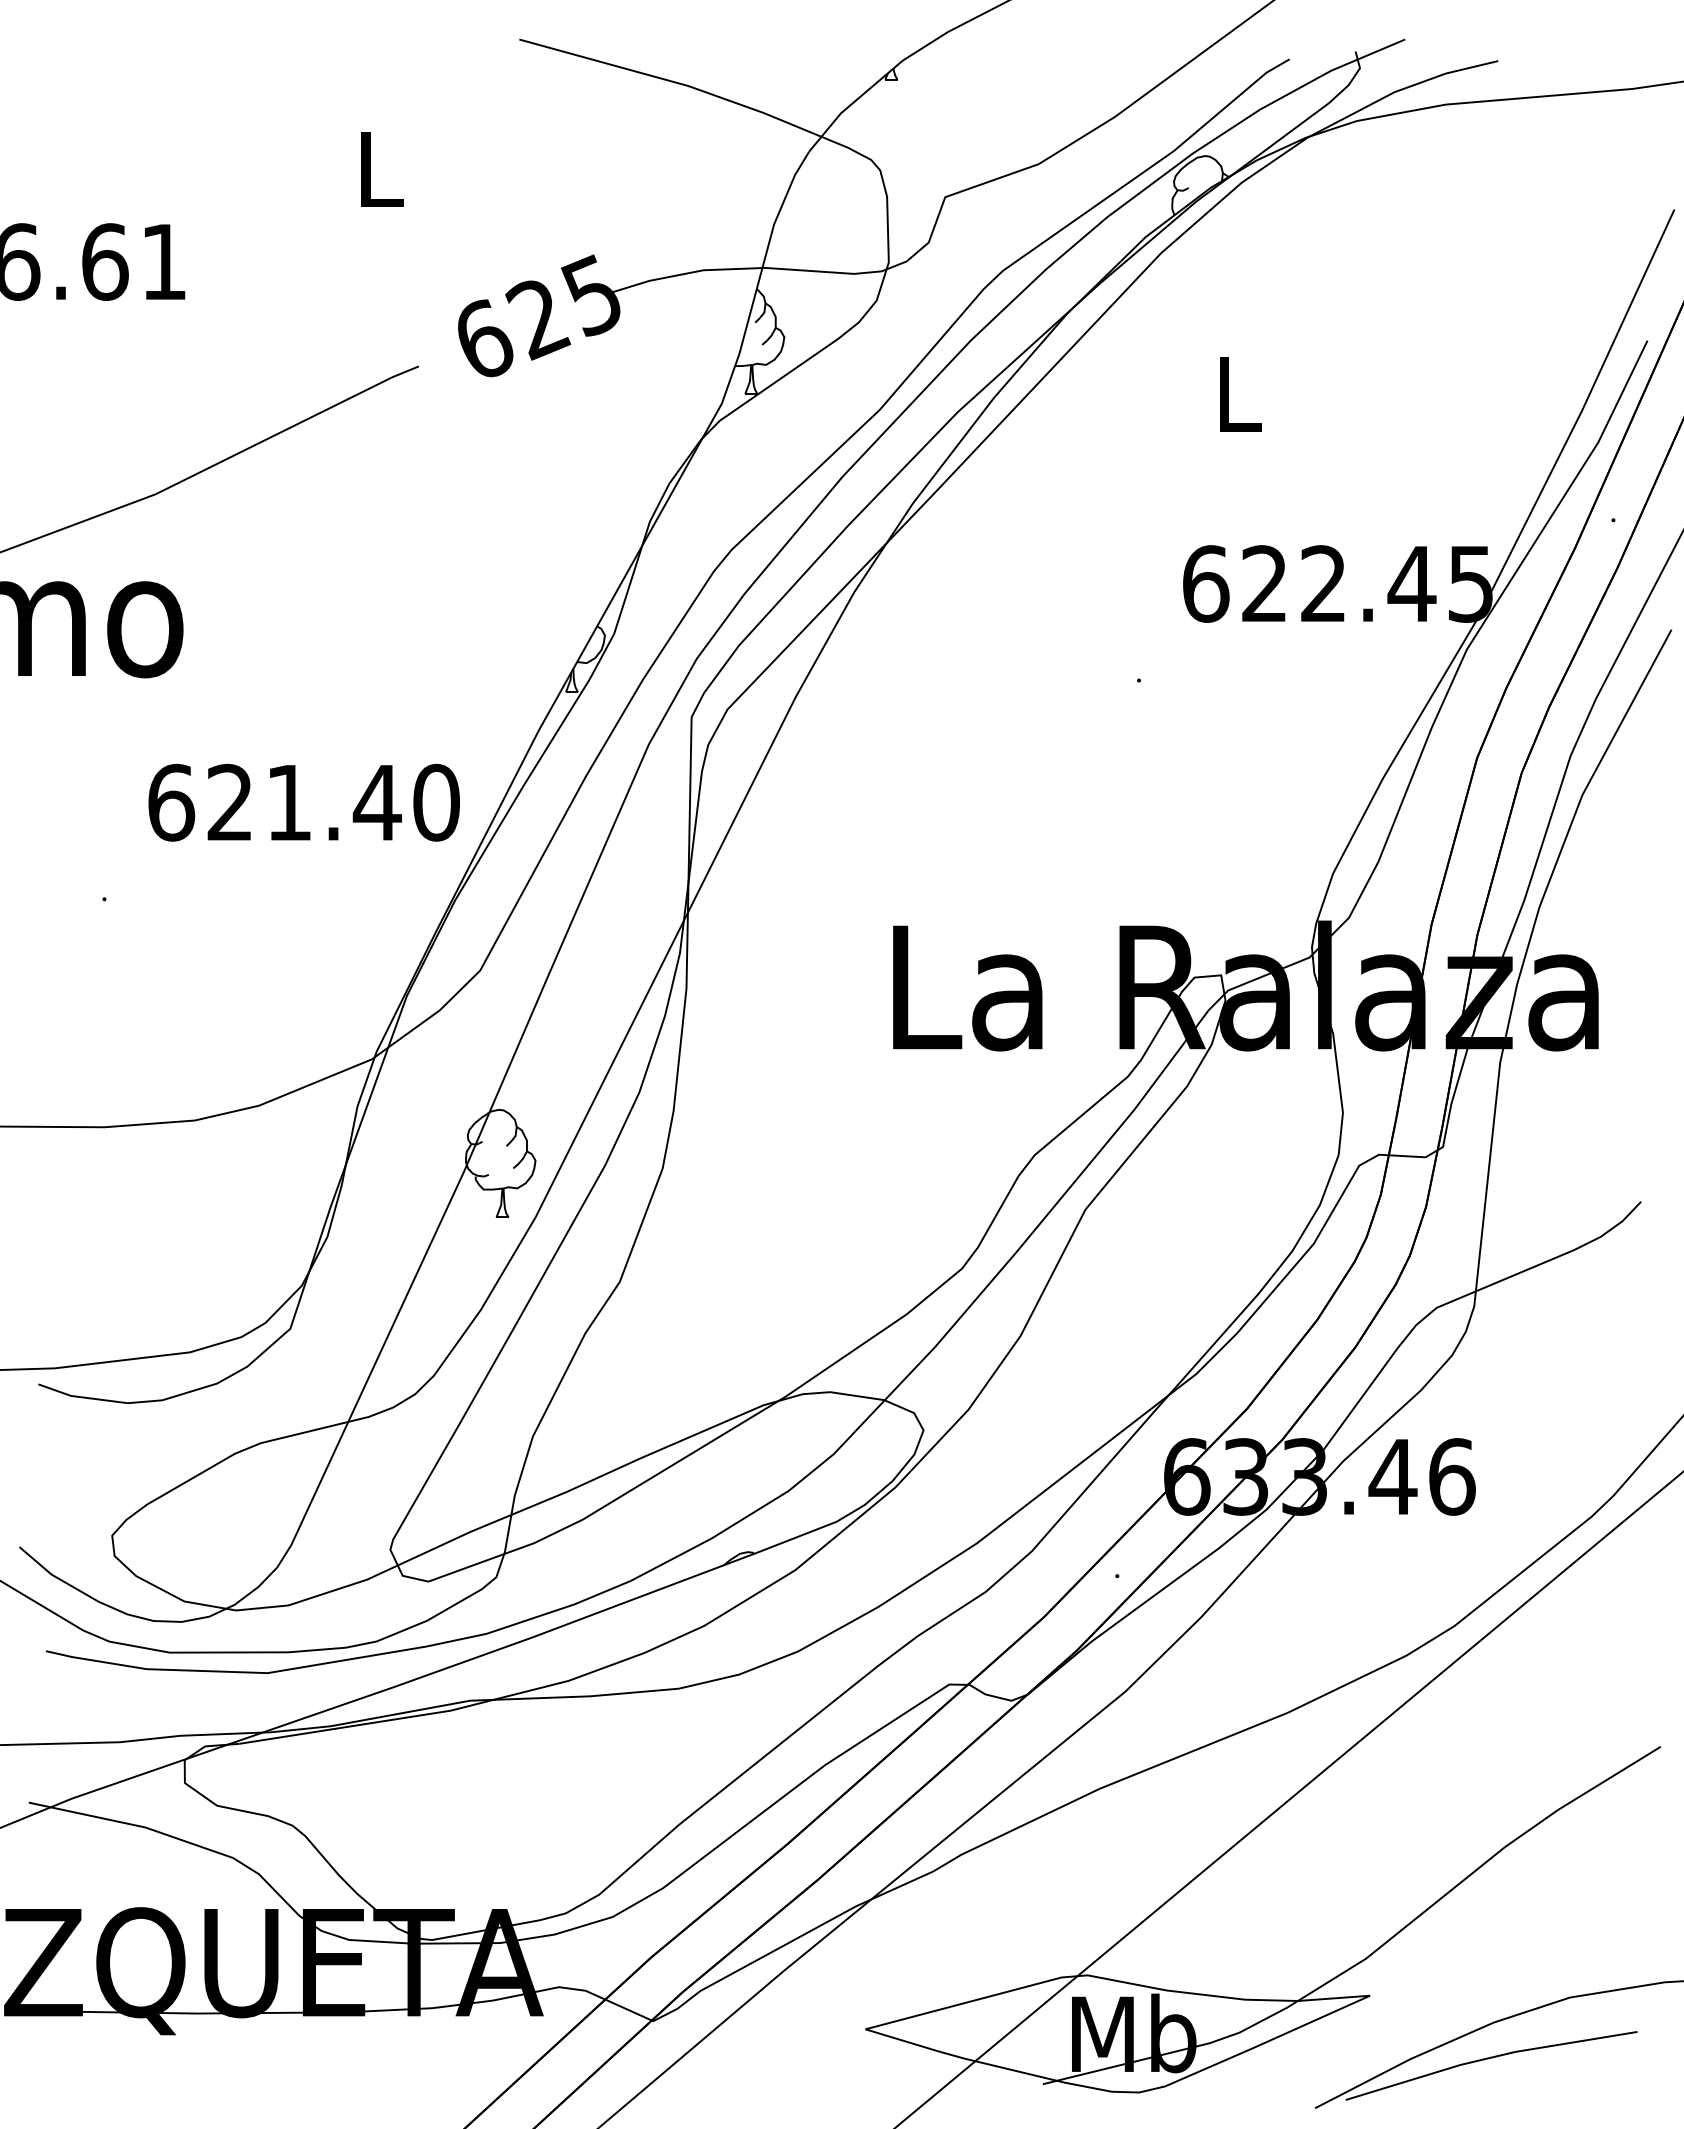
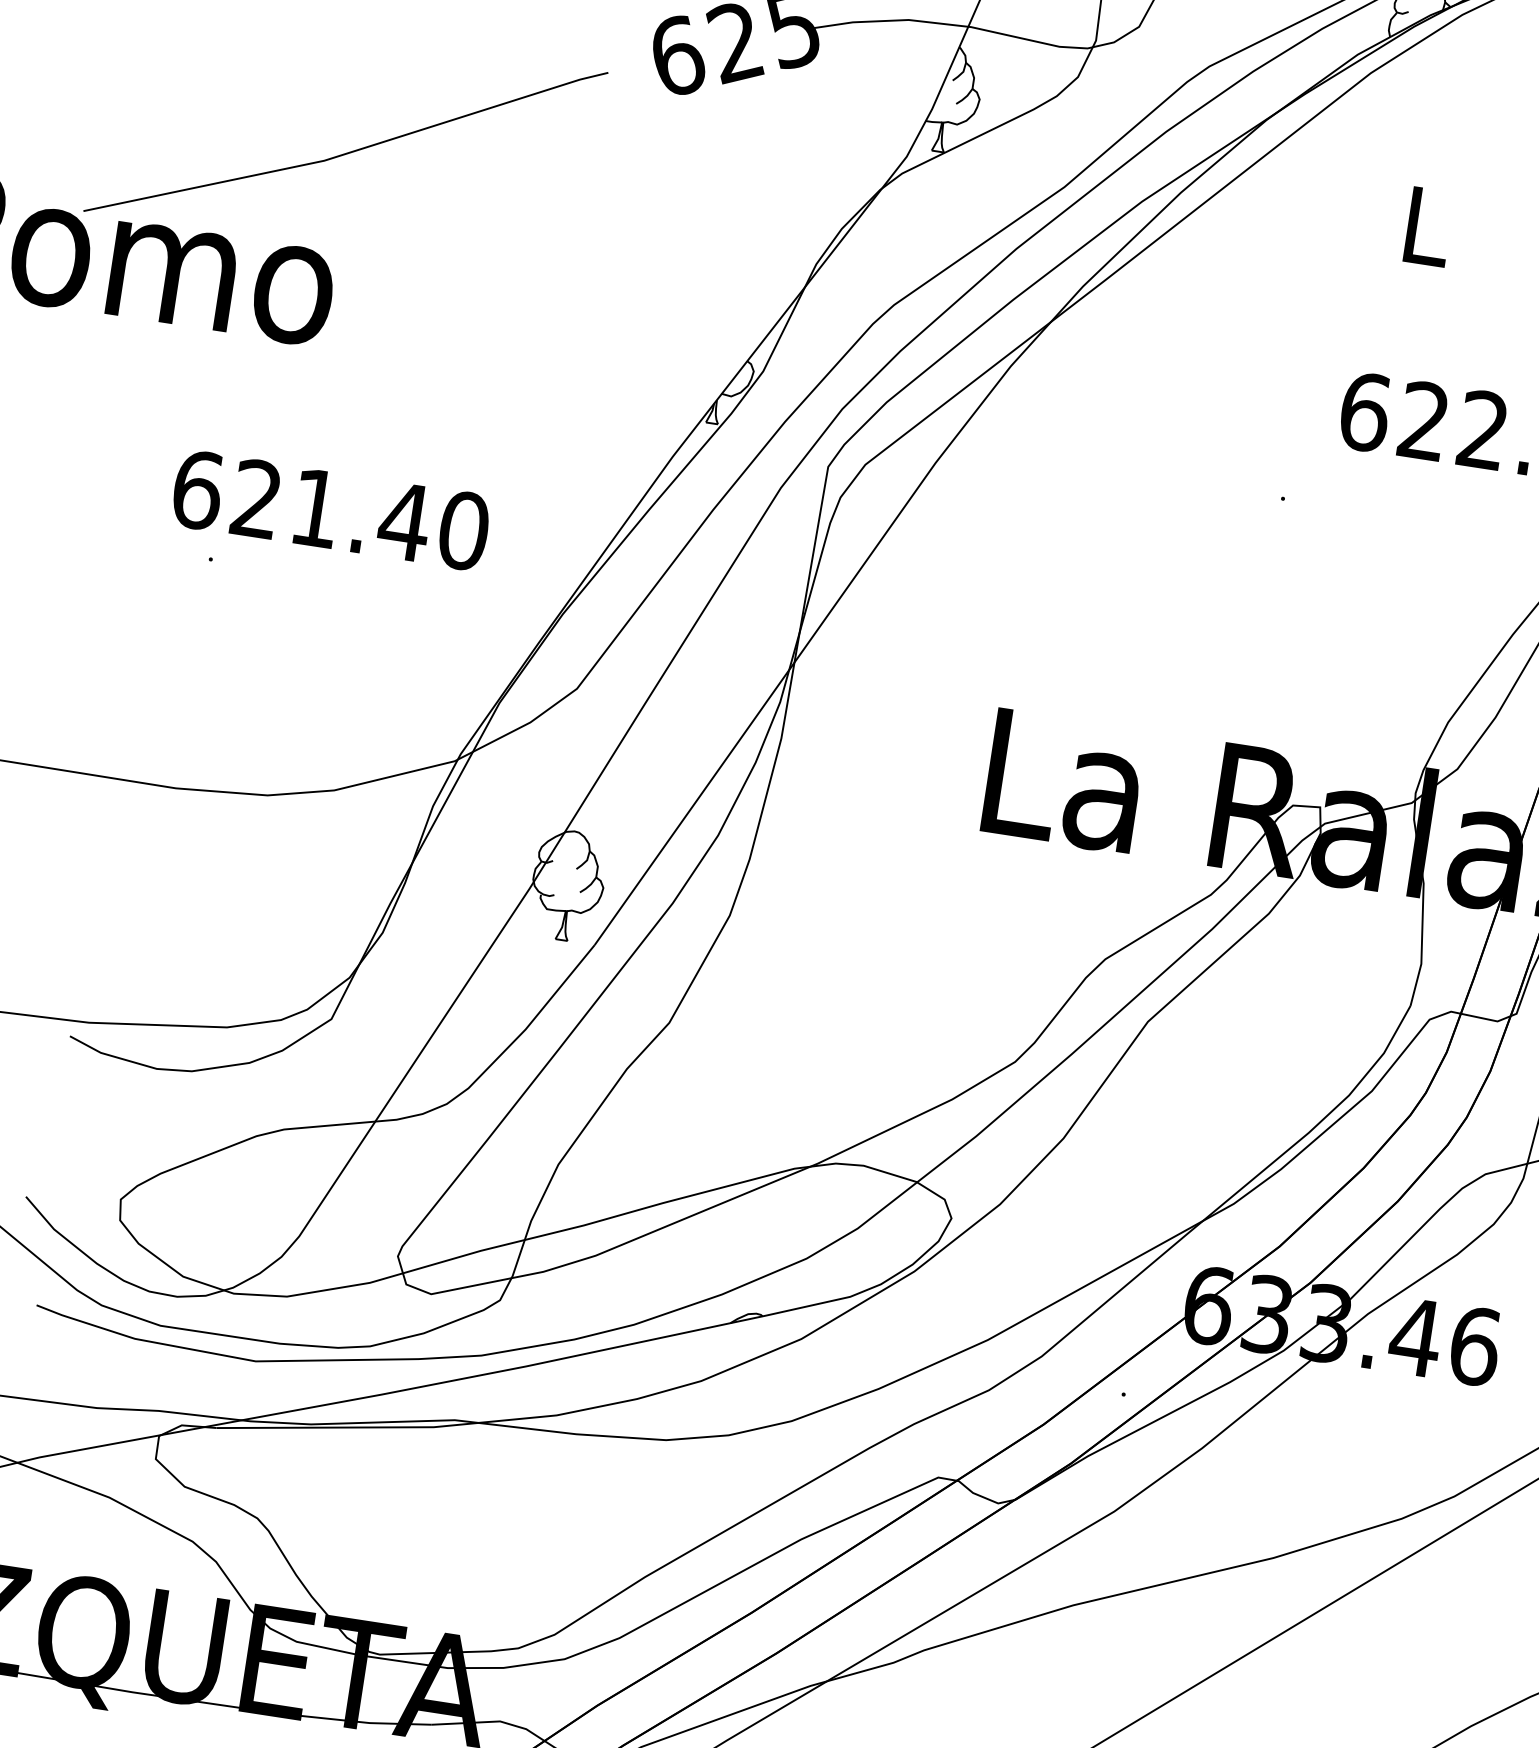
text: (303, 802) -> (330, 510), moved

